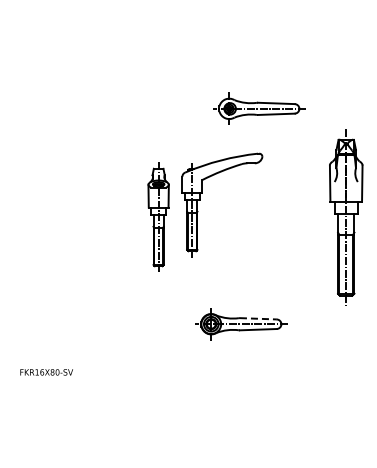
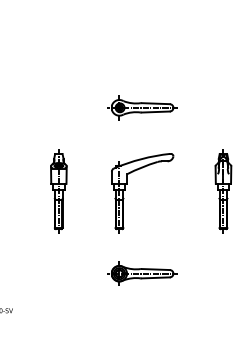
part: (259, 108) -> (142, 107), moved
part: (200, 200) -> (125, 189), moved
part: (158, 216) -> (58, 190), moved
part: (346, 216) -> (223, 190), size x0.62
line: (258, 318) -> (155, 269), dashed -> solid

